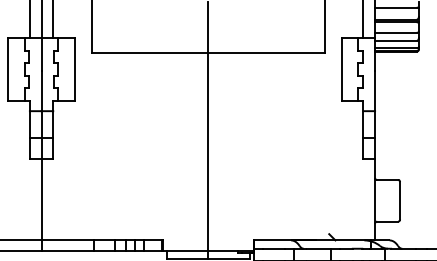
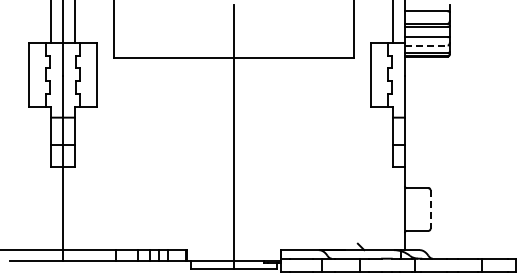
line: (396, 40) -> (426, 45), solid -> dashed
line: (400, 201) -> (430, 210), solid -> dashed

